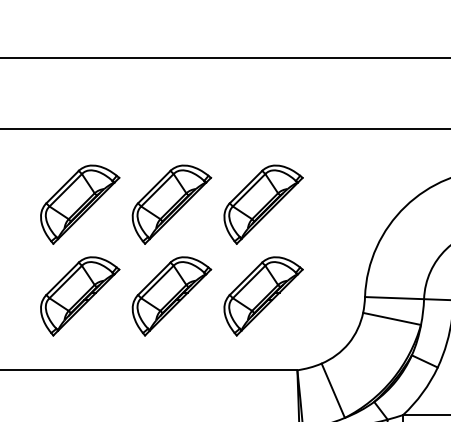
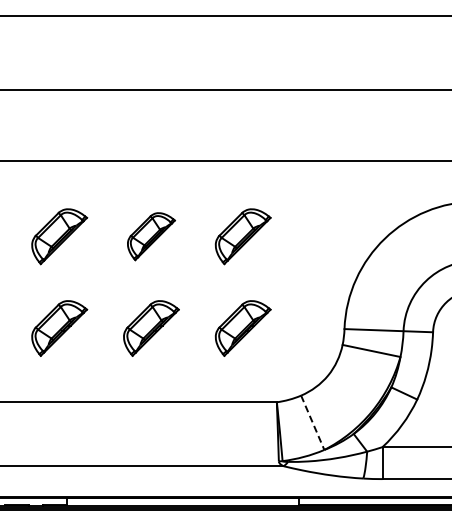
part: (80, 204) -> (59, 236), size x0.7
part: (172, 204) -> (151, 236), size x0.6
part: (264, 204) -> (243, 236), size x0.7
part: (80, 296) -> (59, 328), size x0.7
part: (172, 296) -> (151, 328), size x0.7
part: (264, 296) -> (243, 328), size x0.7
line: (333, 390) -> (312, 422), solid -> dashed

